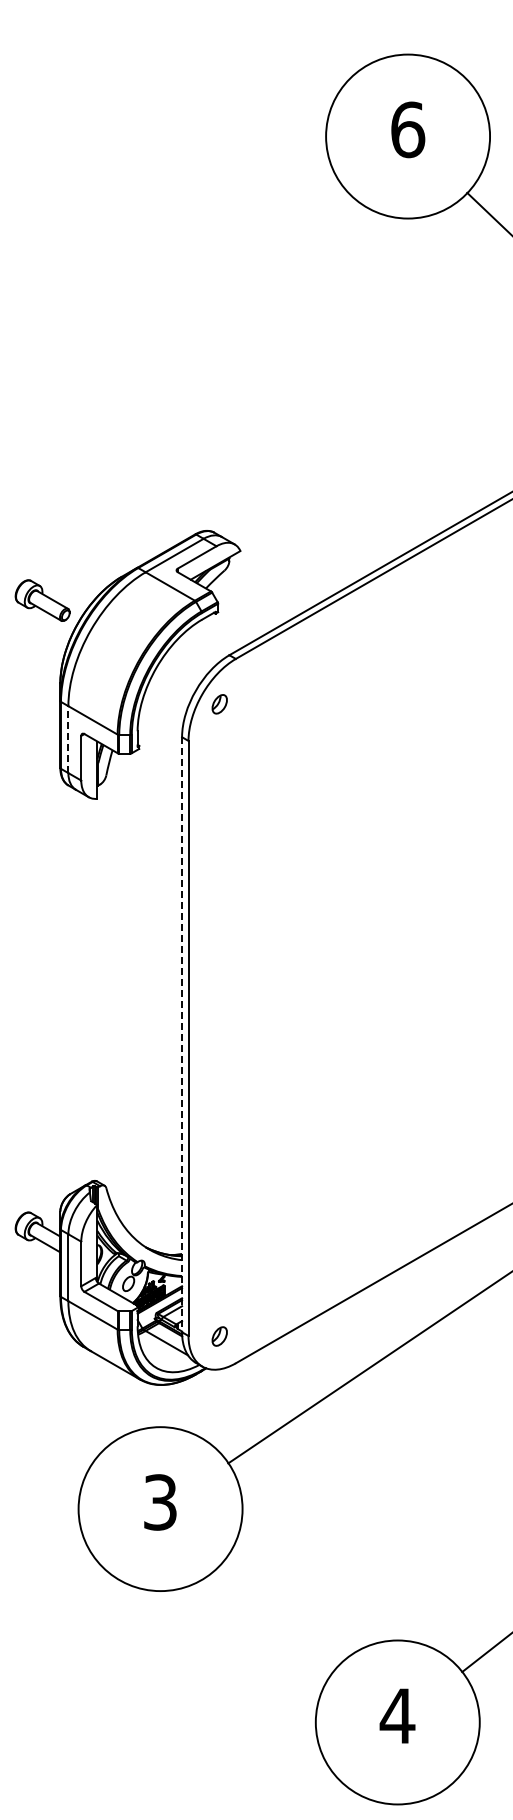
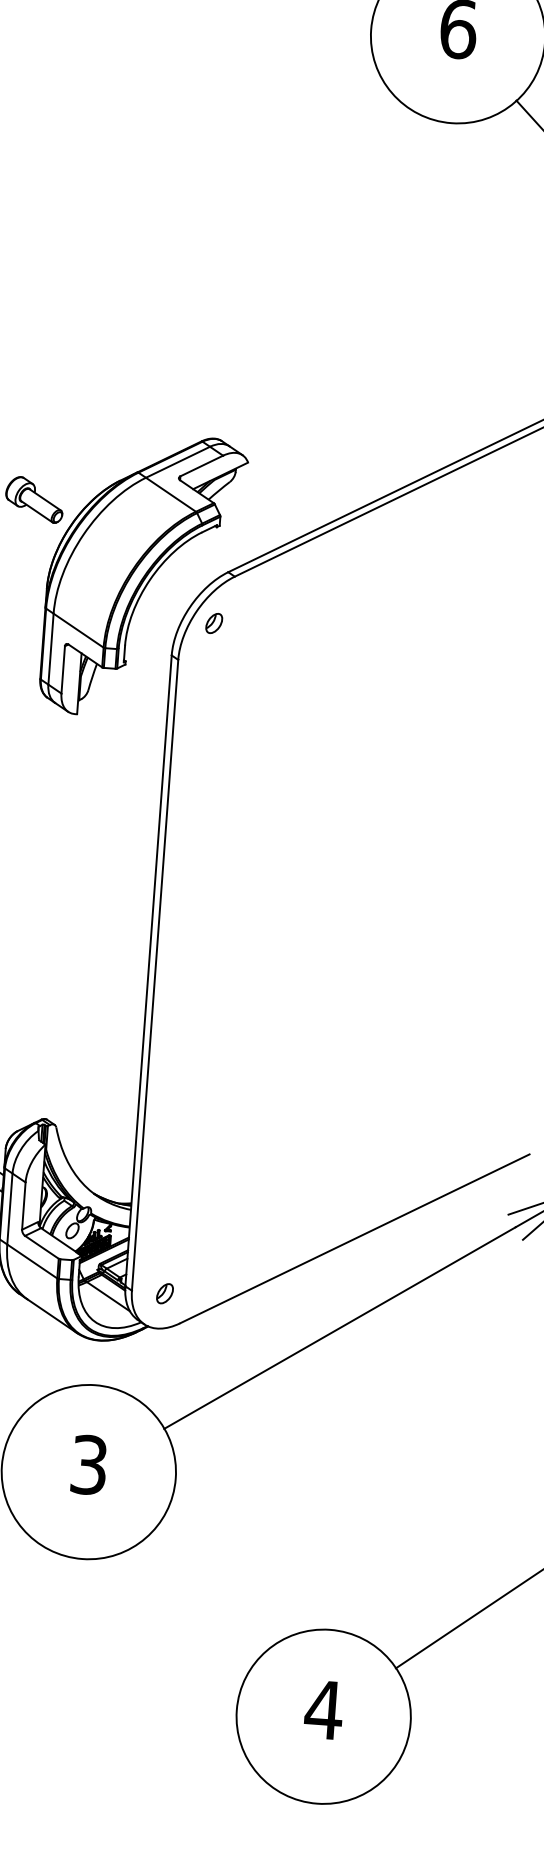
line: (68, 739) -> (51, 649), dashed -> solid
line: (182, 1034) -> (149, 970), dashed -> solid

